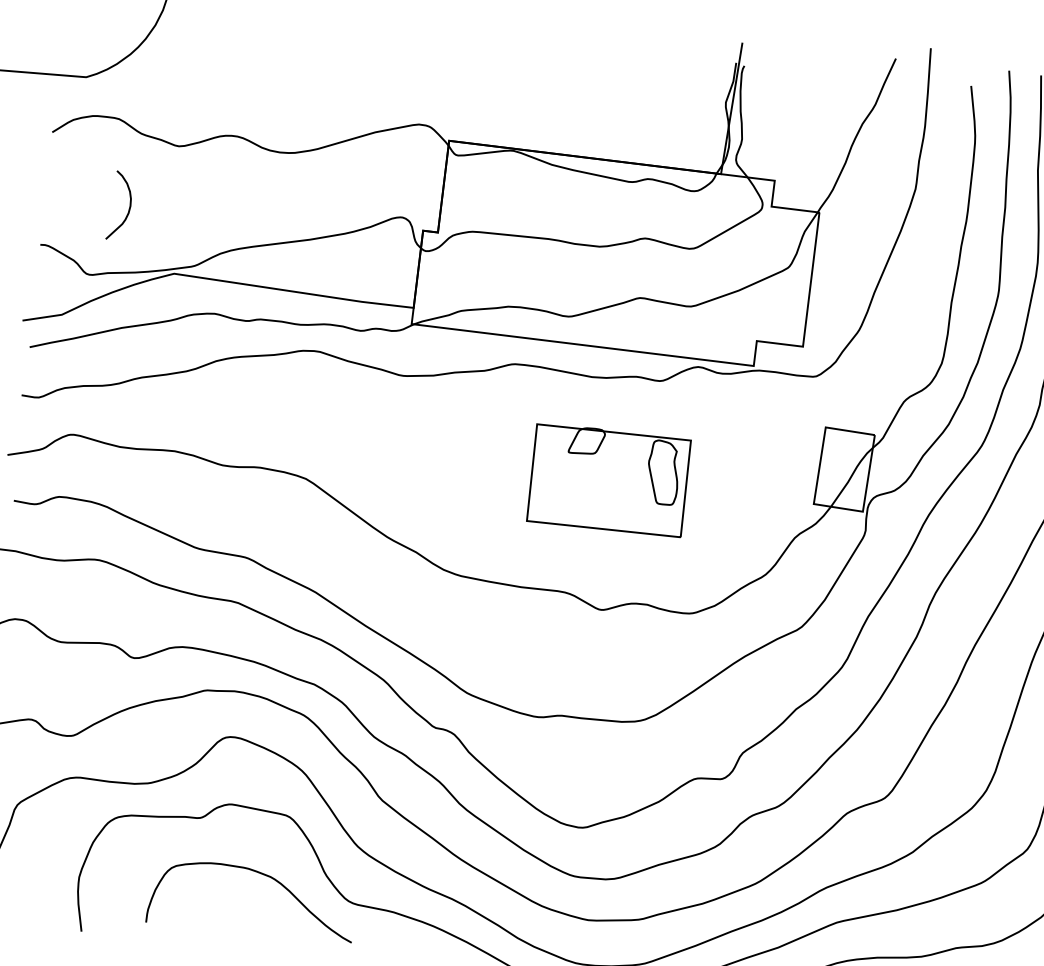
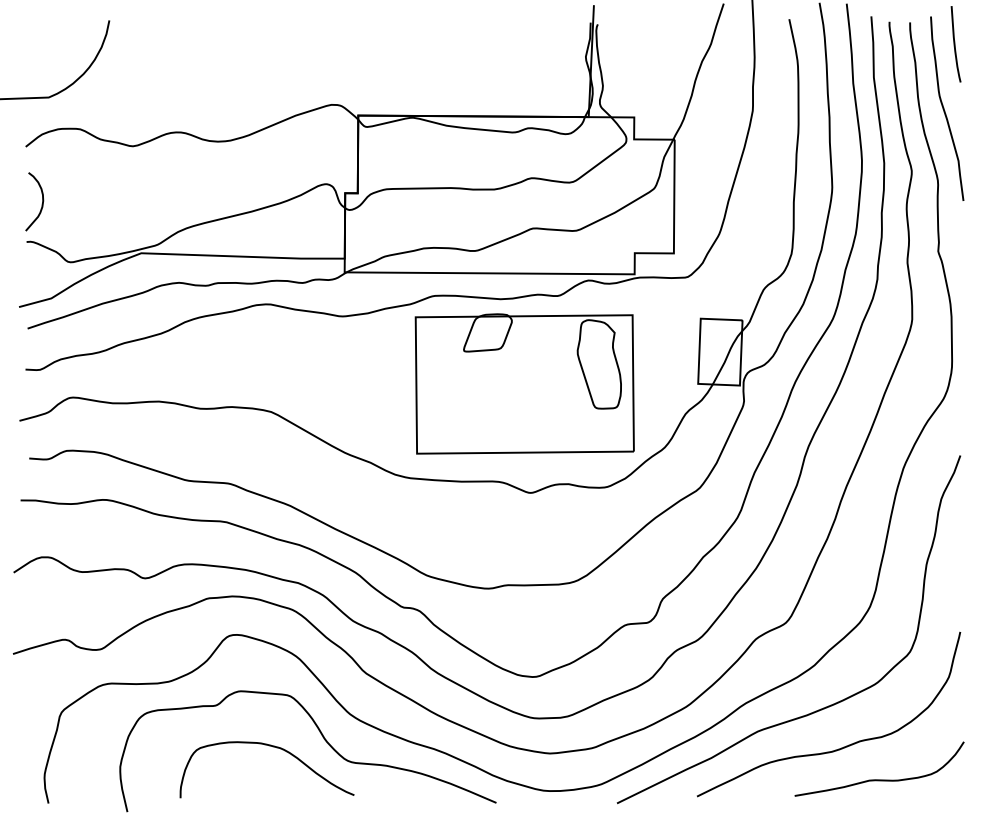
curve: (127, 210) -> (41, 204), moved
part: (608, 479) -> (524, 383), size x1.67

